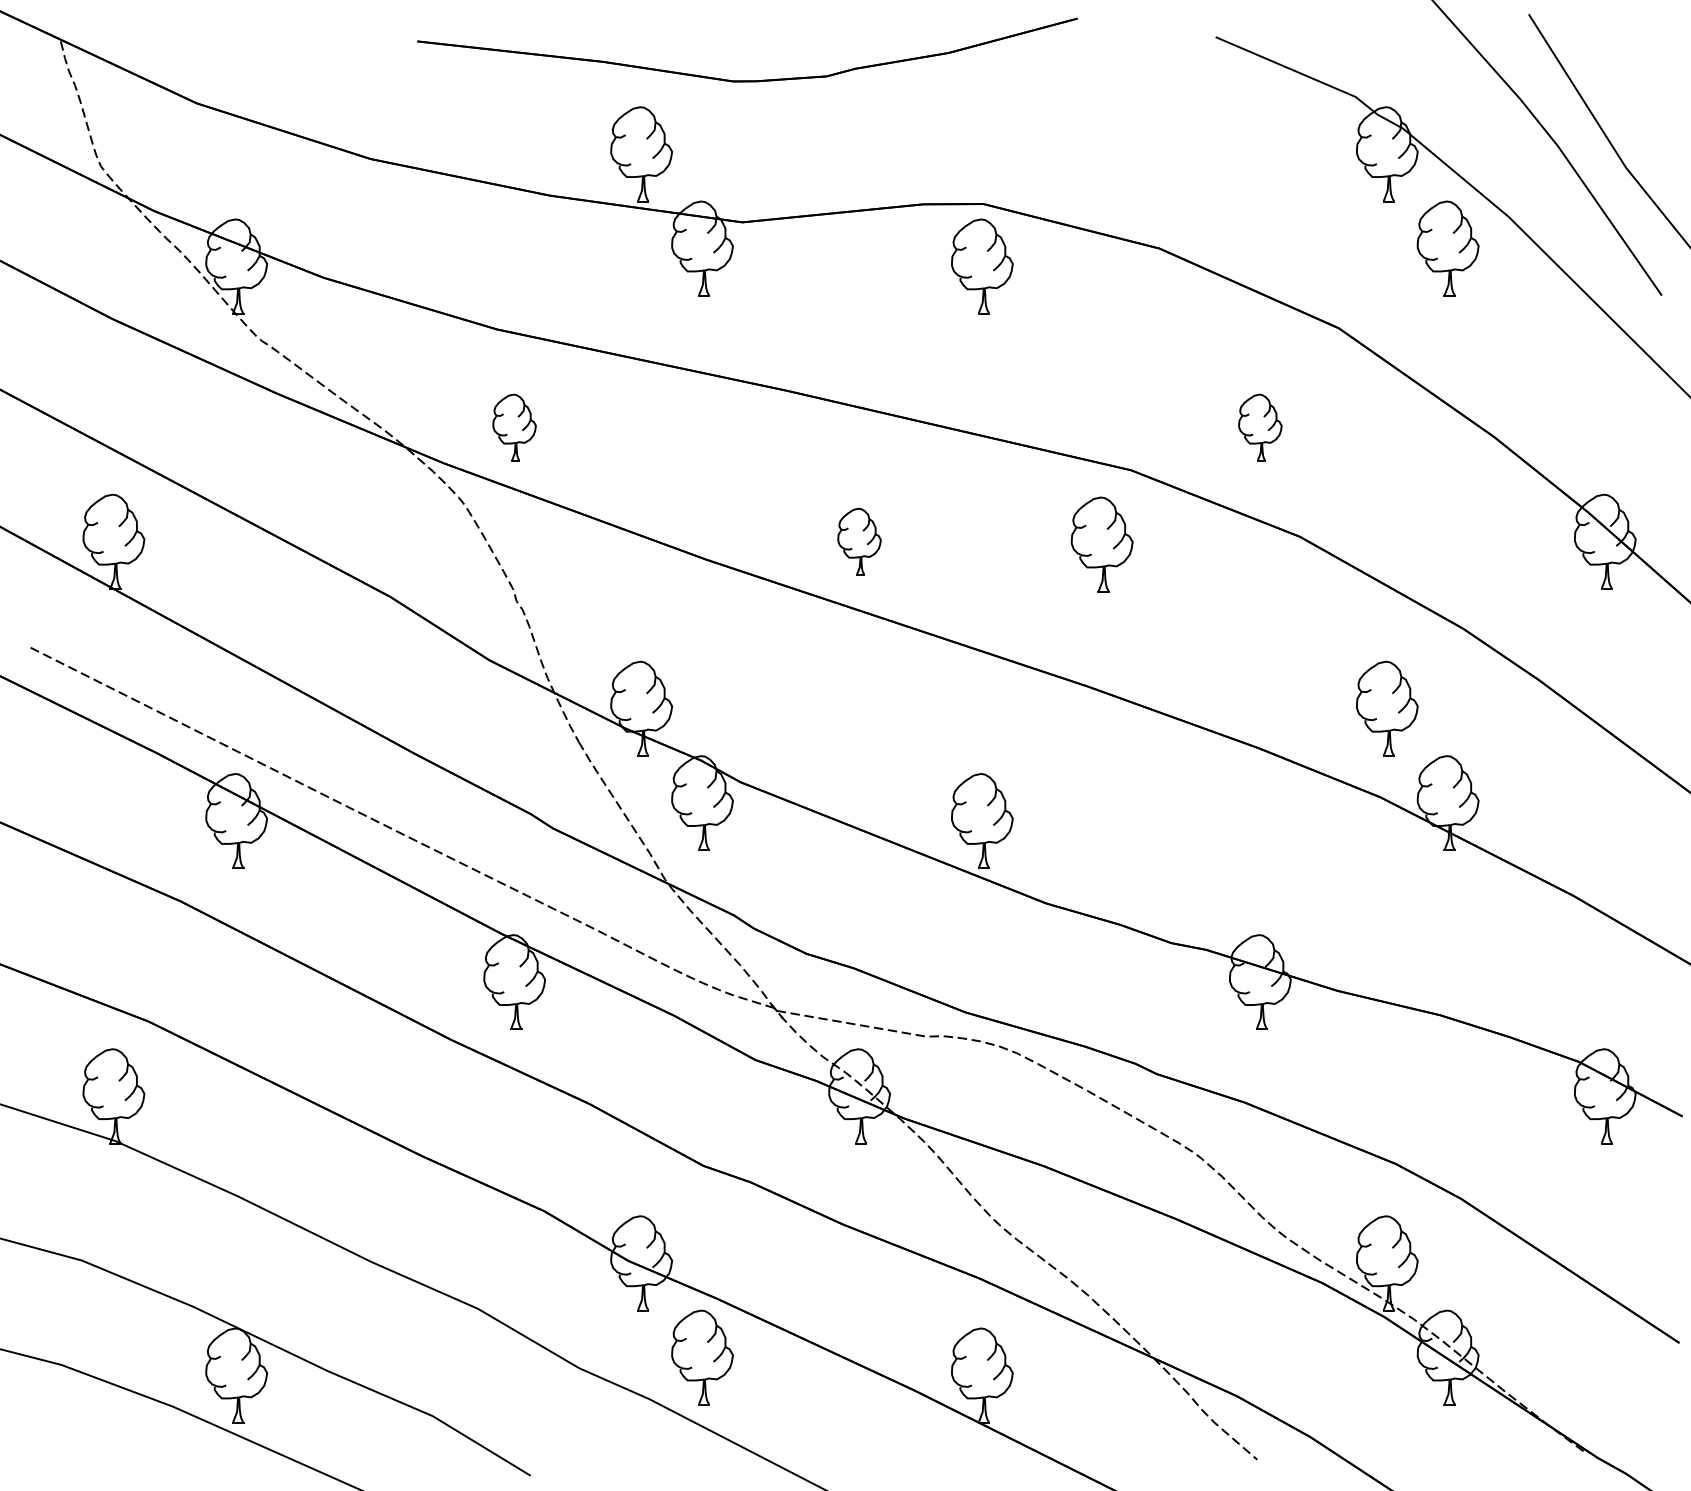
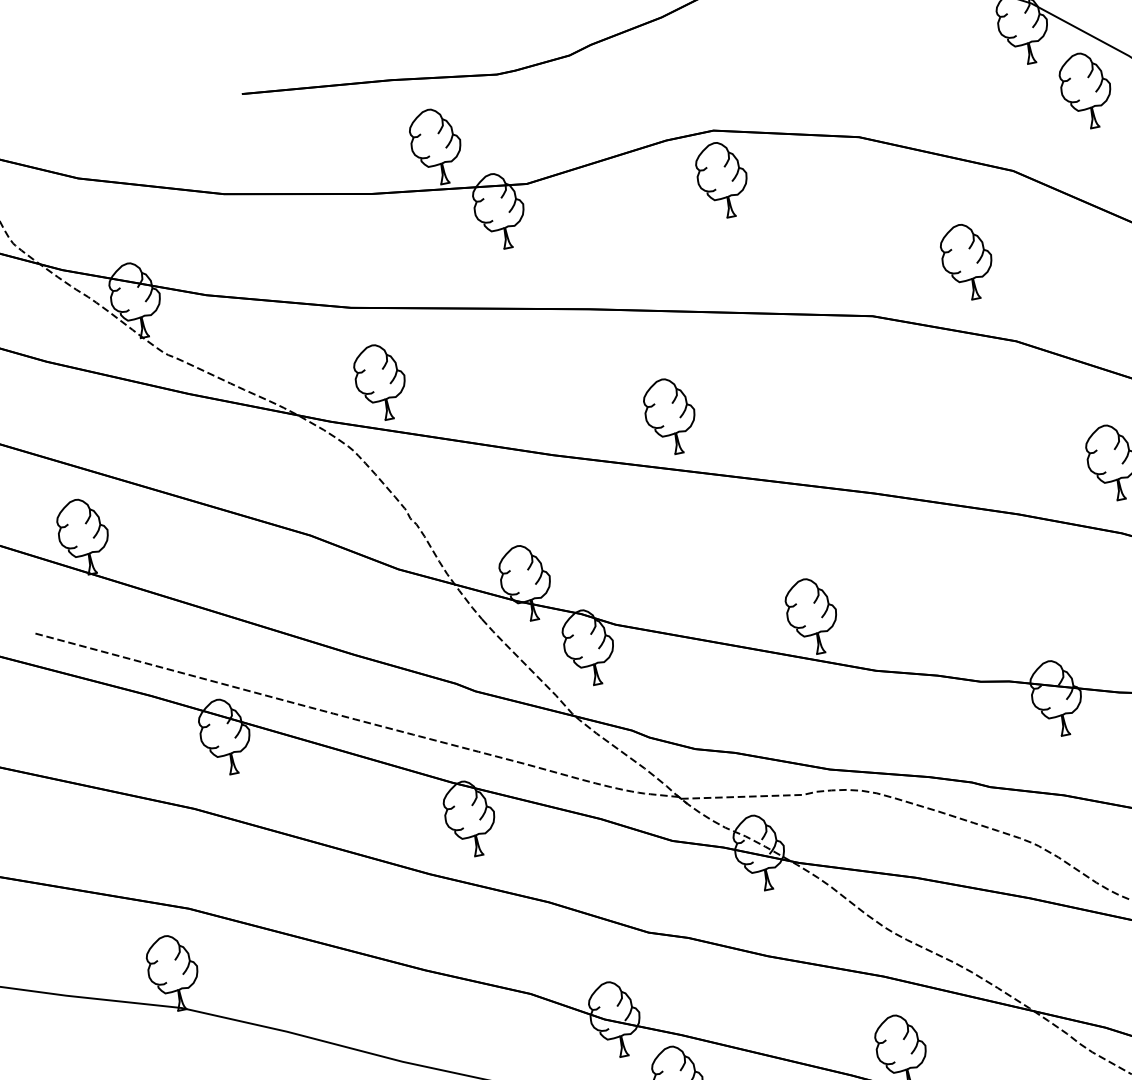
part: (514, 427) -> (380, 382), size x1.43
part: (1260, 427) -> (967, 261), size x1.43
part: (859, 541) -> (670, 416), size x1.43
part: (1101, 544) -> (861, 379), removed

